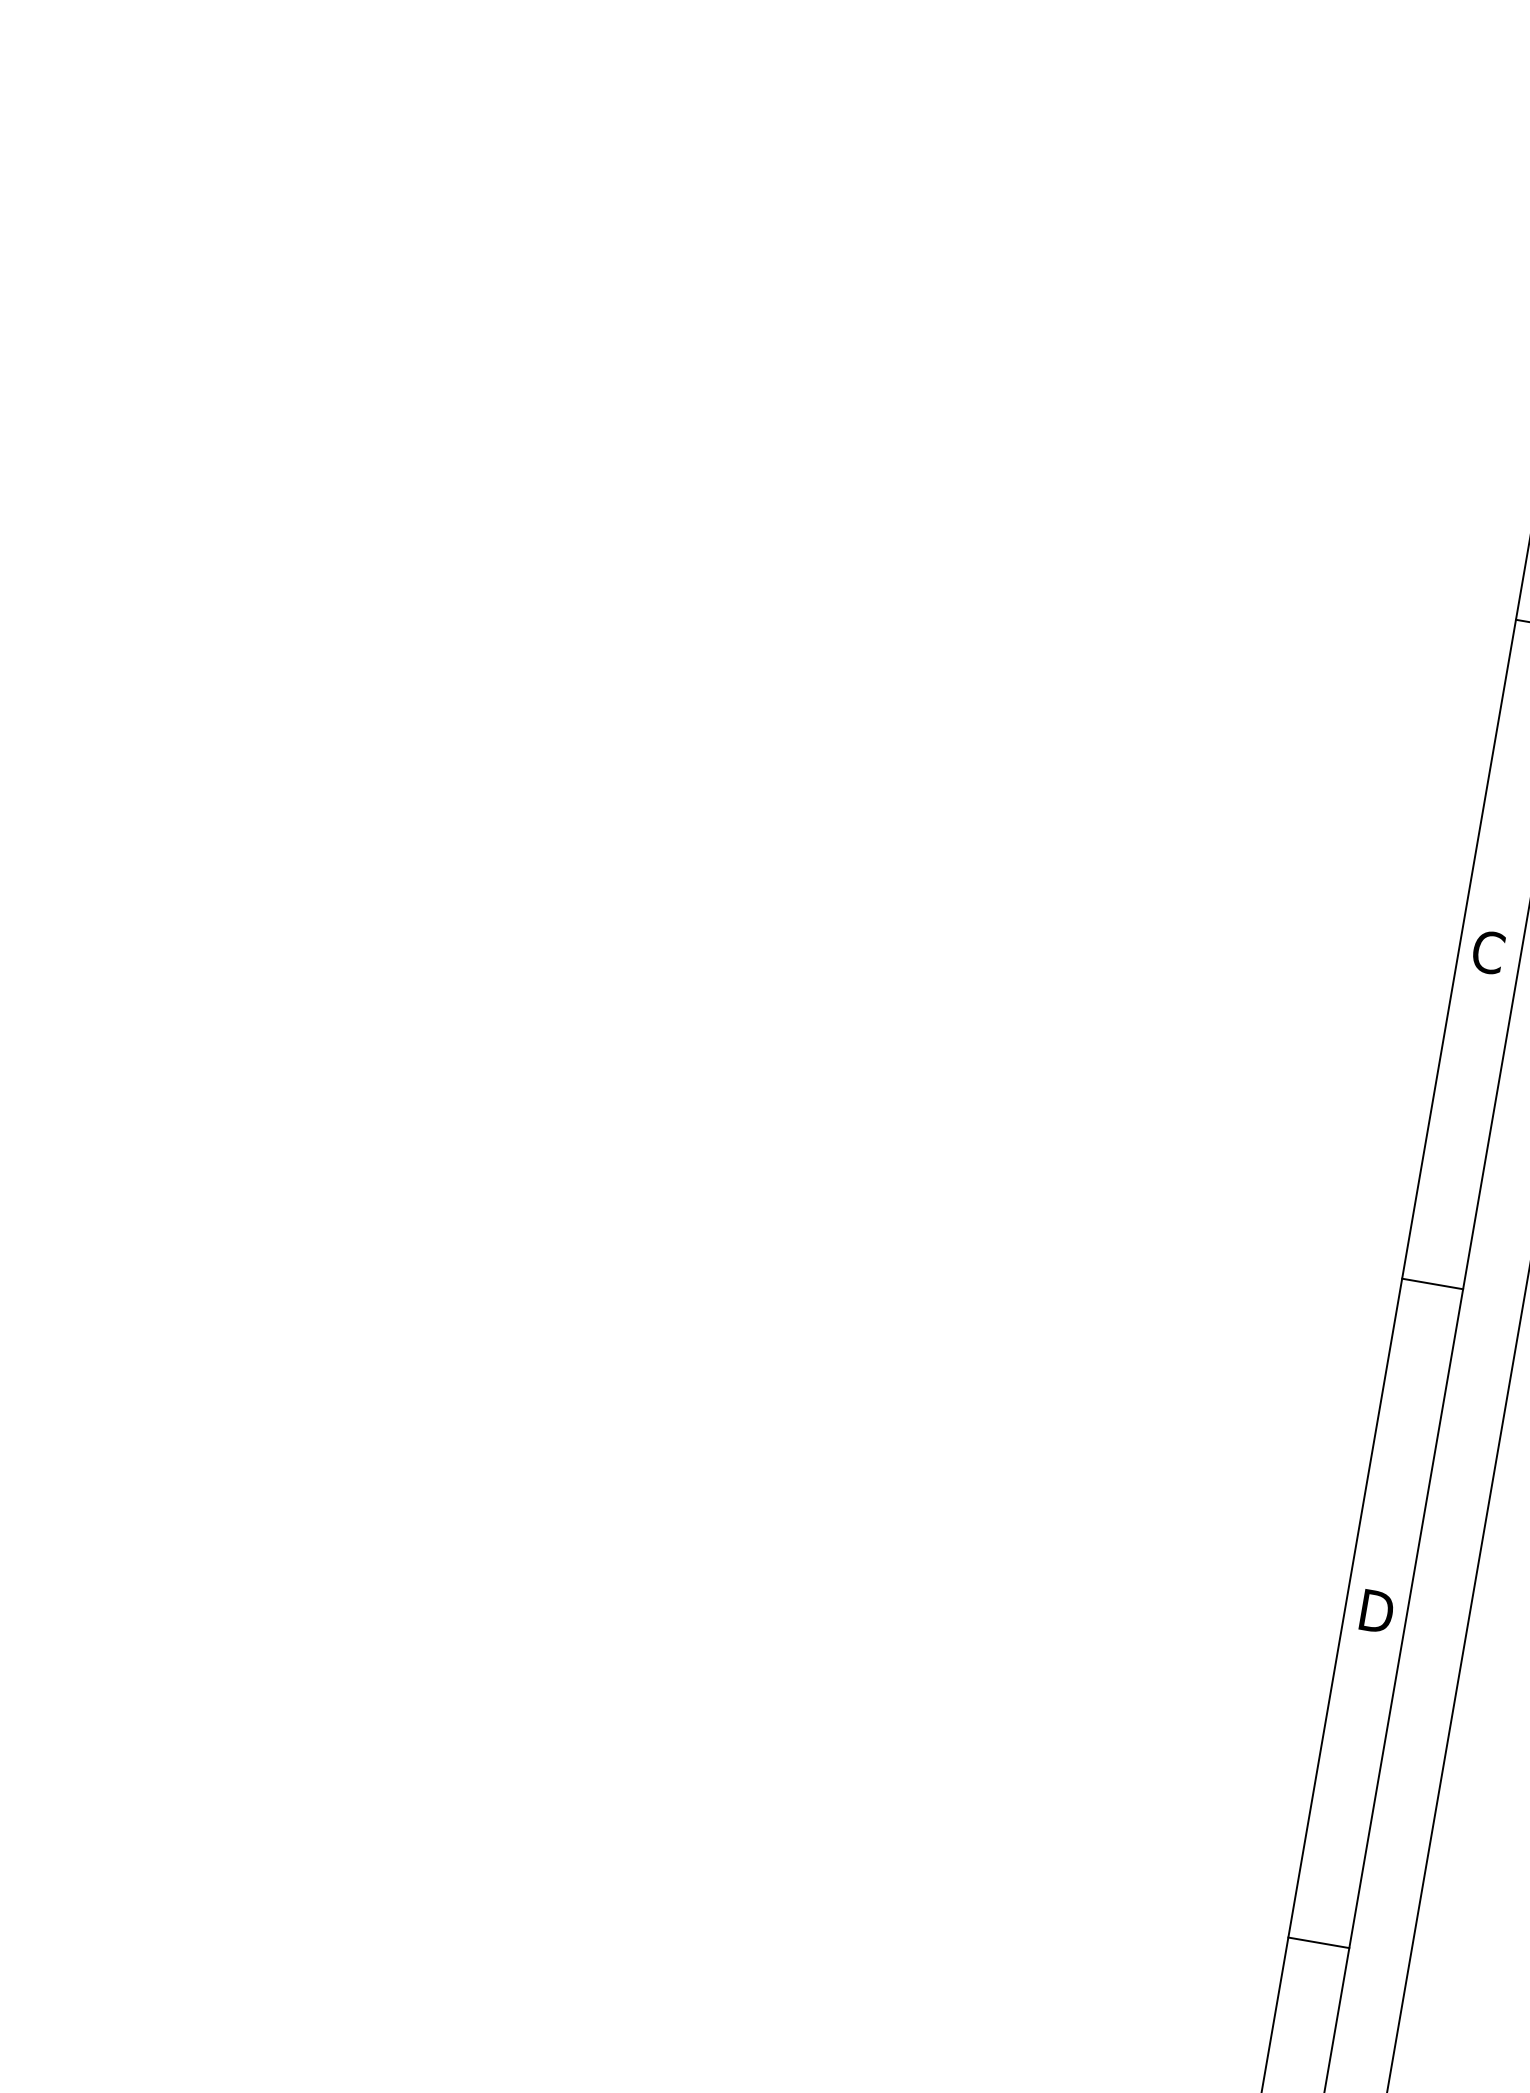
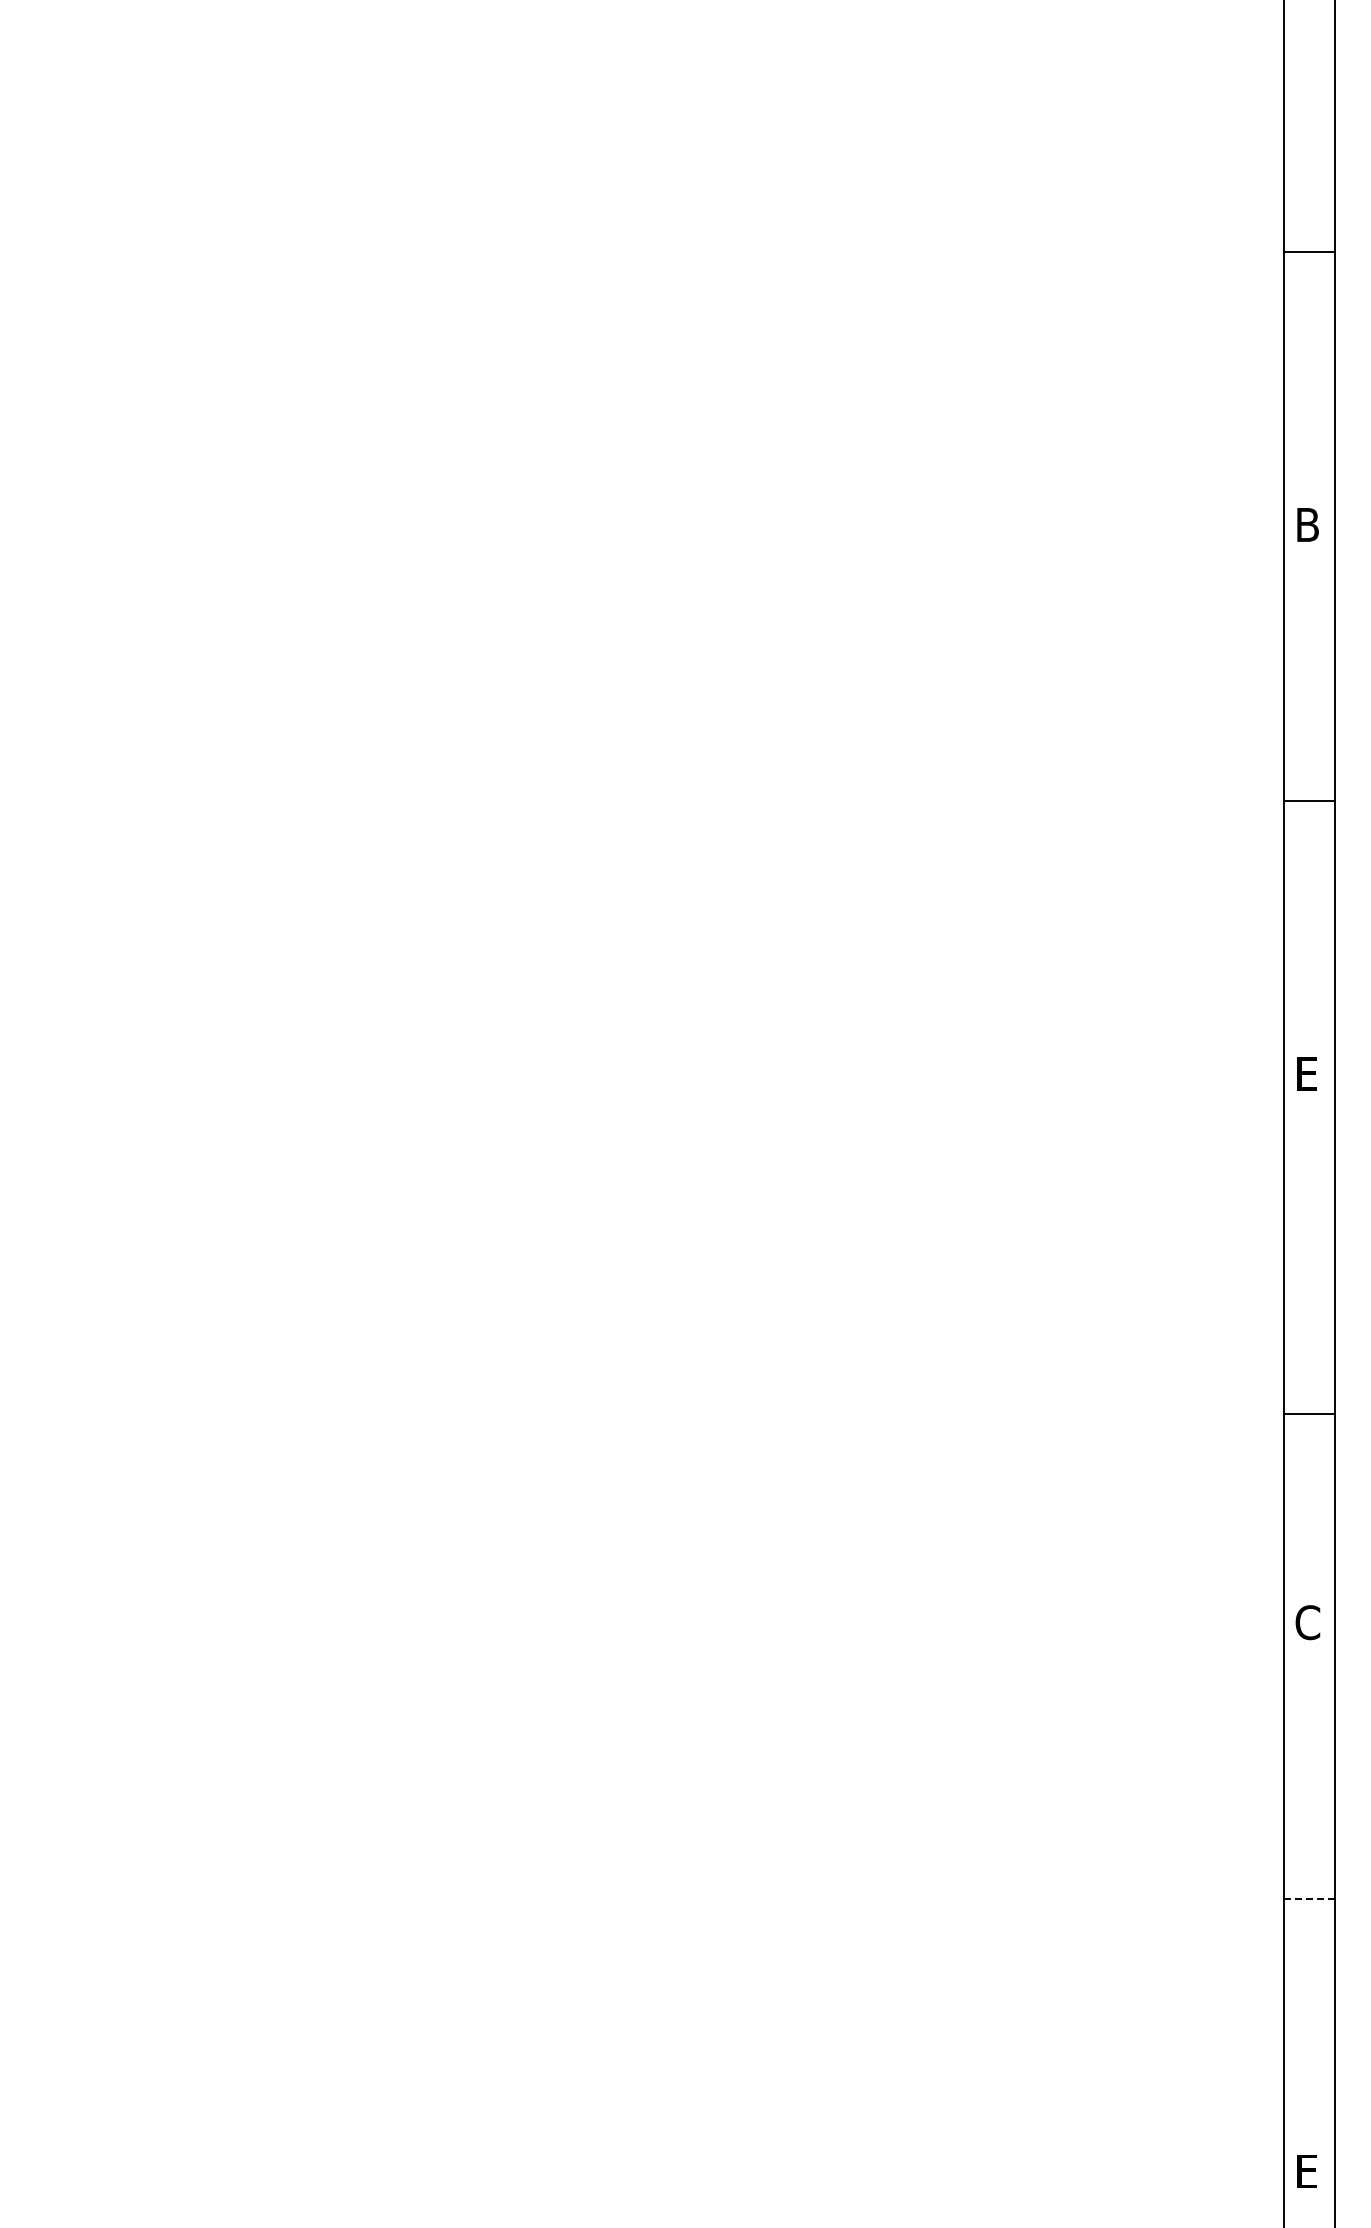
text: (1487, 951) -> (1307, 1073), C -> E
line: (1431, 1283) -> (1308, 1413), moved
text: (1375, 1611) -> (1308, 1622), D -> C
line: (1318, 1942) -> (1308, 1898), solid -> dashed

